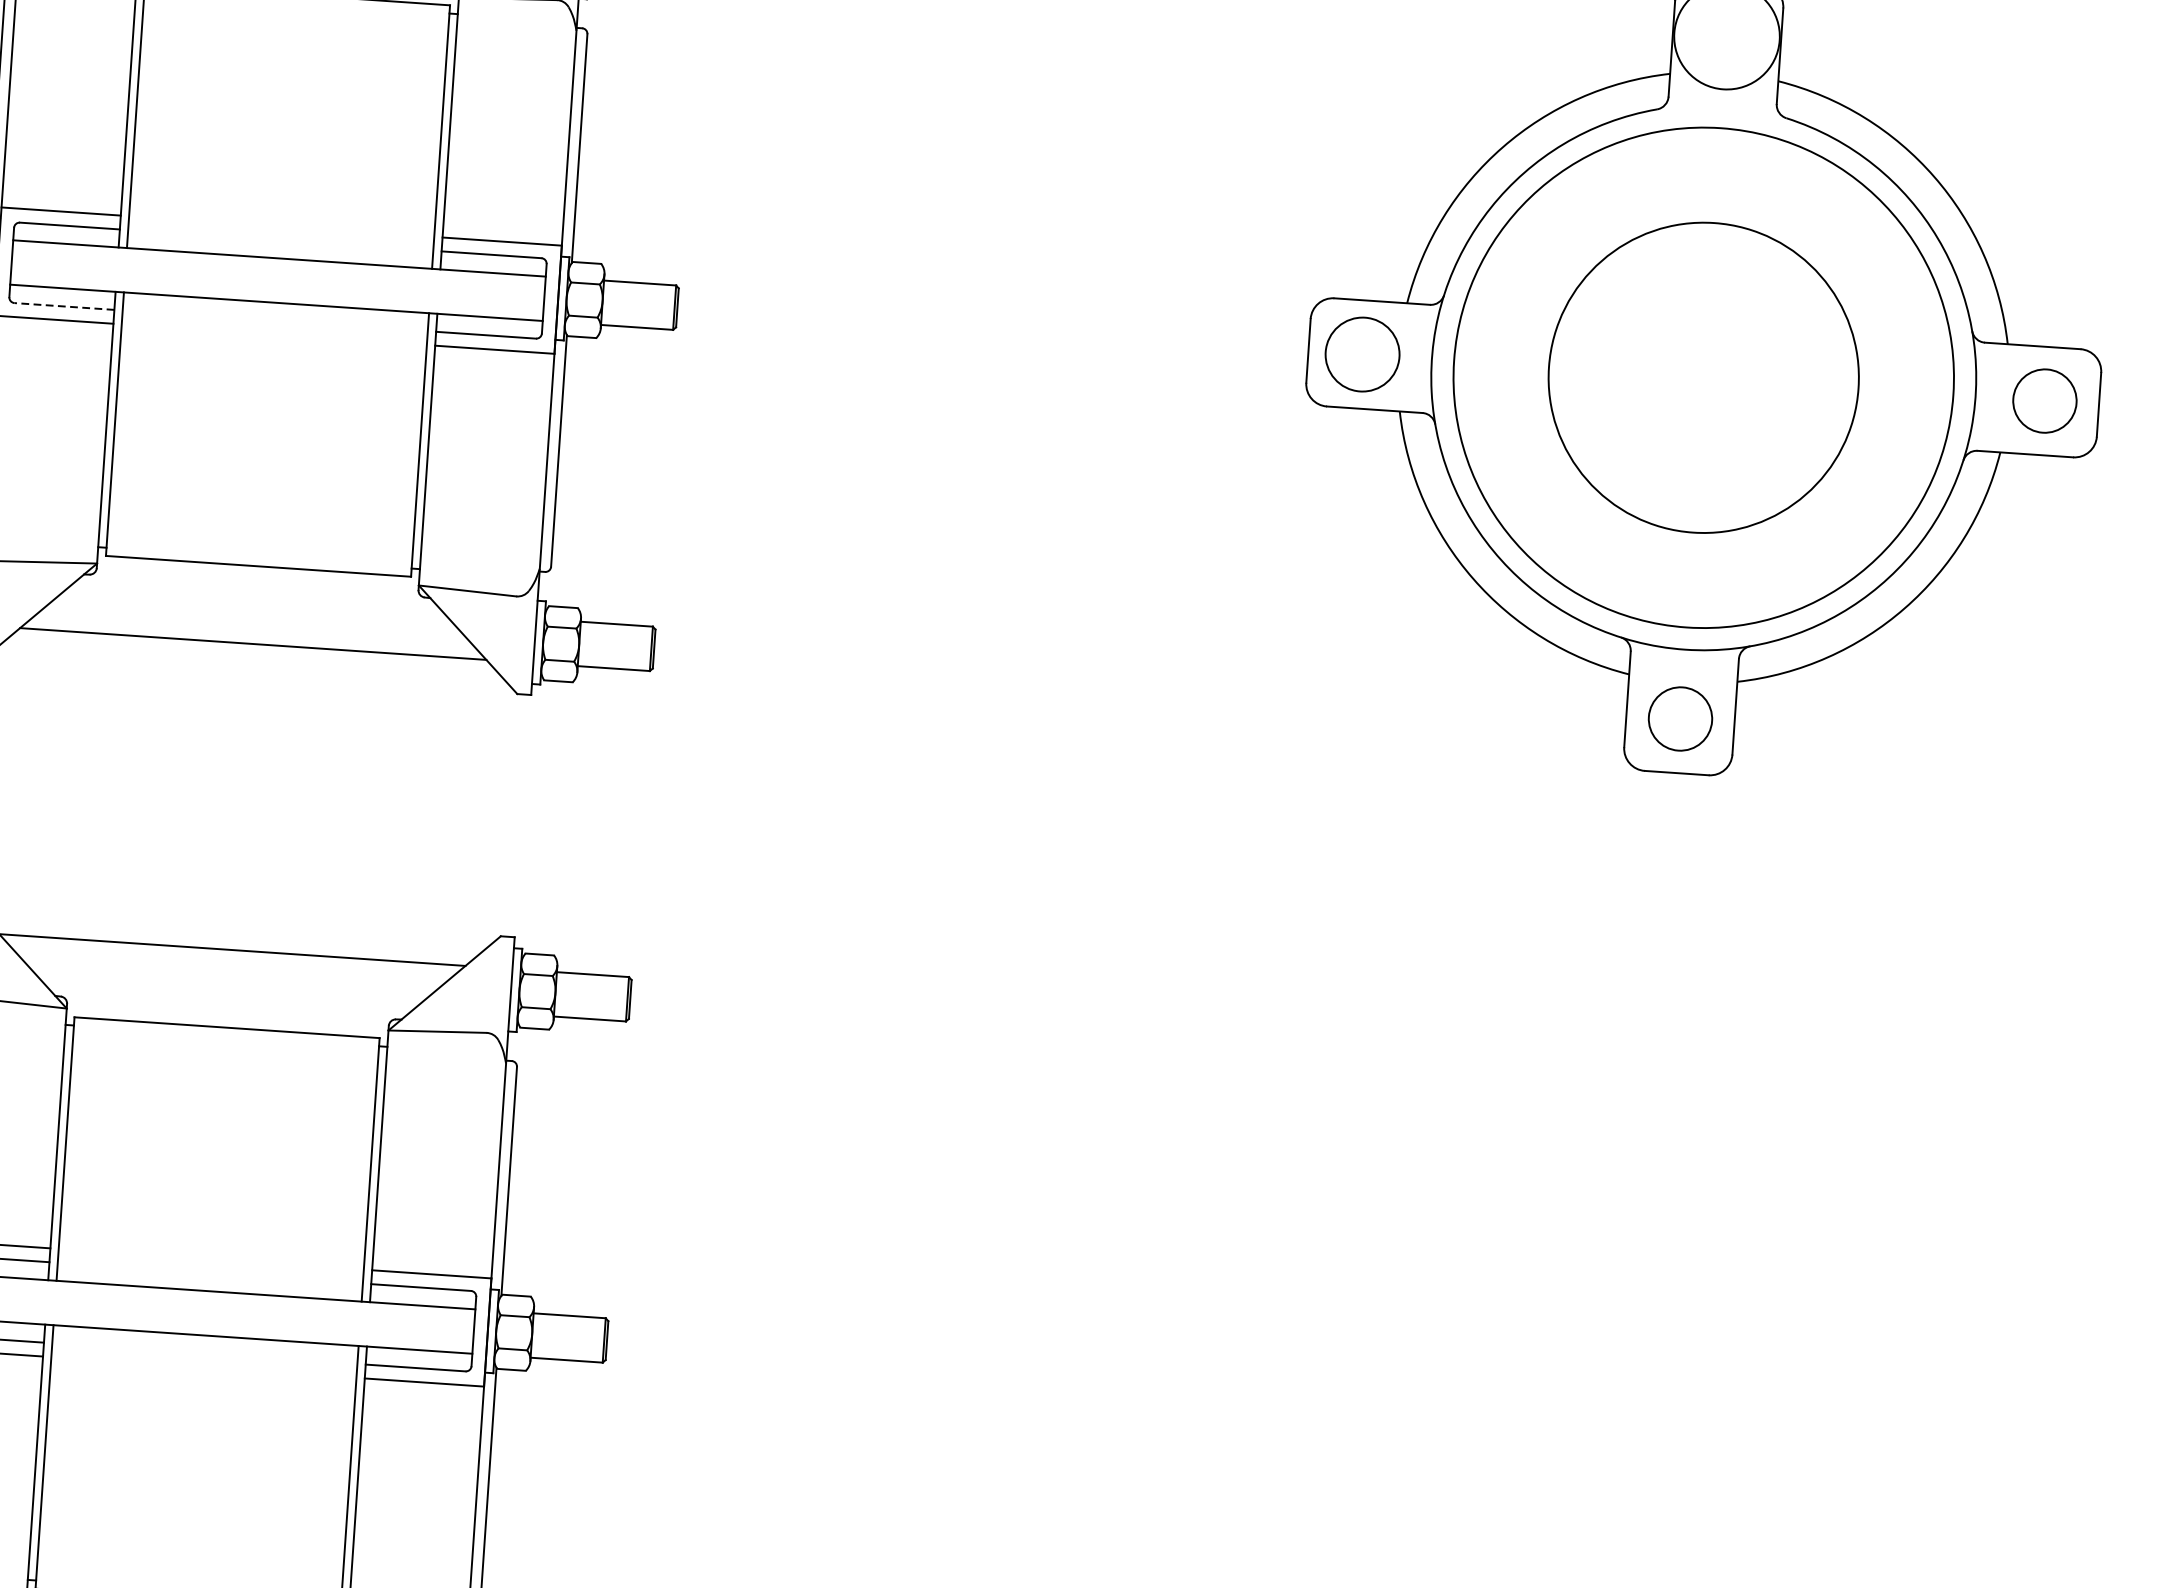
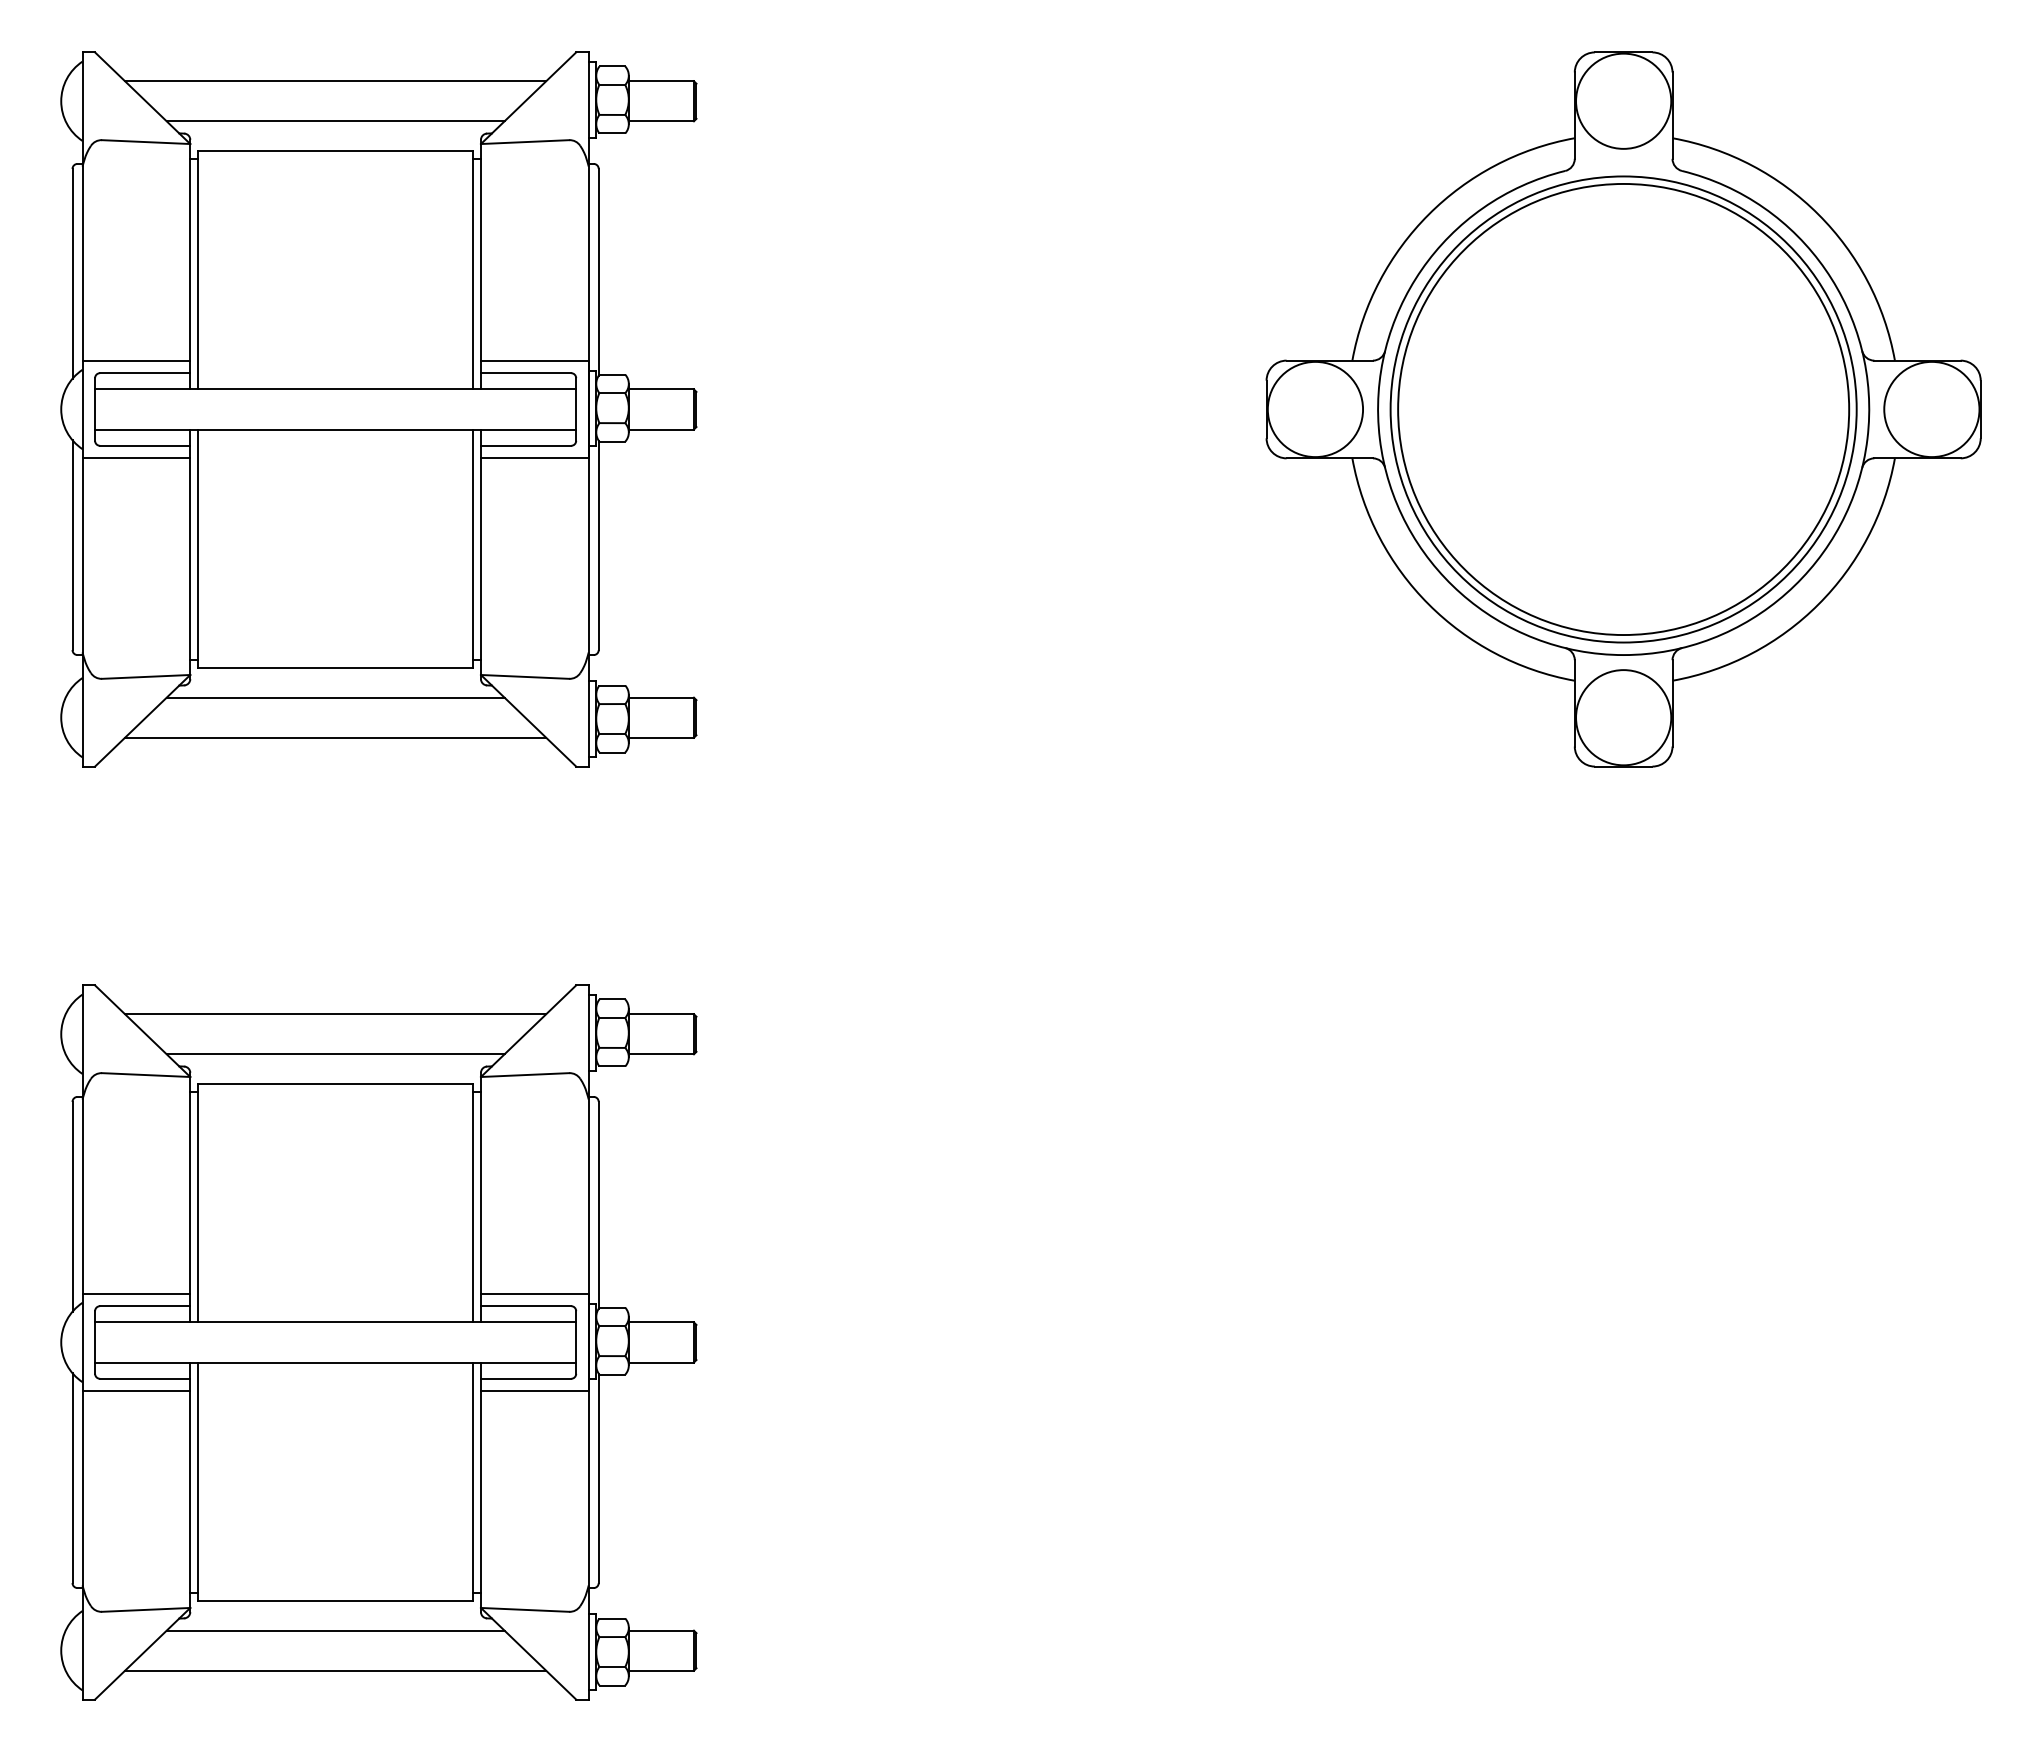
line: (63, 306) -> (144, 445), dashed -> solid
circle: (1362, 354) -> (1315, 409), size x1.43
circle: (1703, 377) -> (1623, 409), size x1.67
circle: (2044, 401) -> (1931, 409), size x1.67
line: (256, 599) -> (335, 697), added
circle: (1680, 718) -> (1623, 717), size x1.67
line: (229, 994) -> (335, 1054), added

